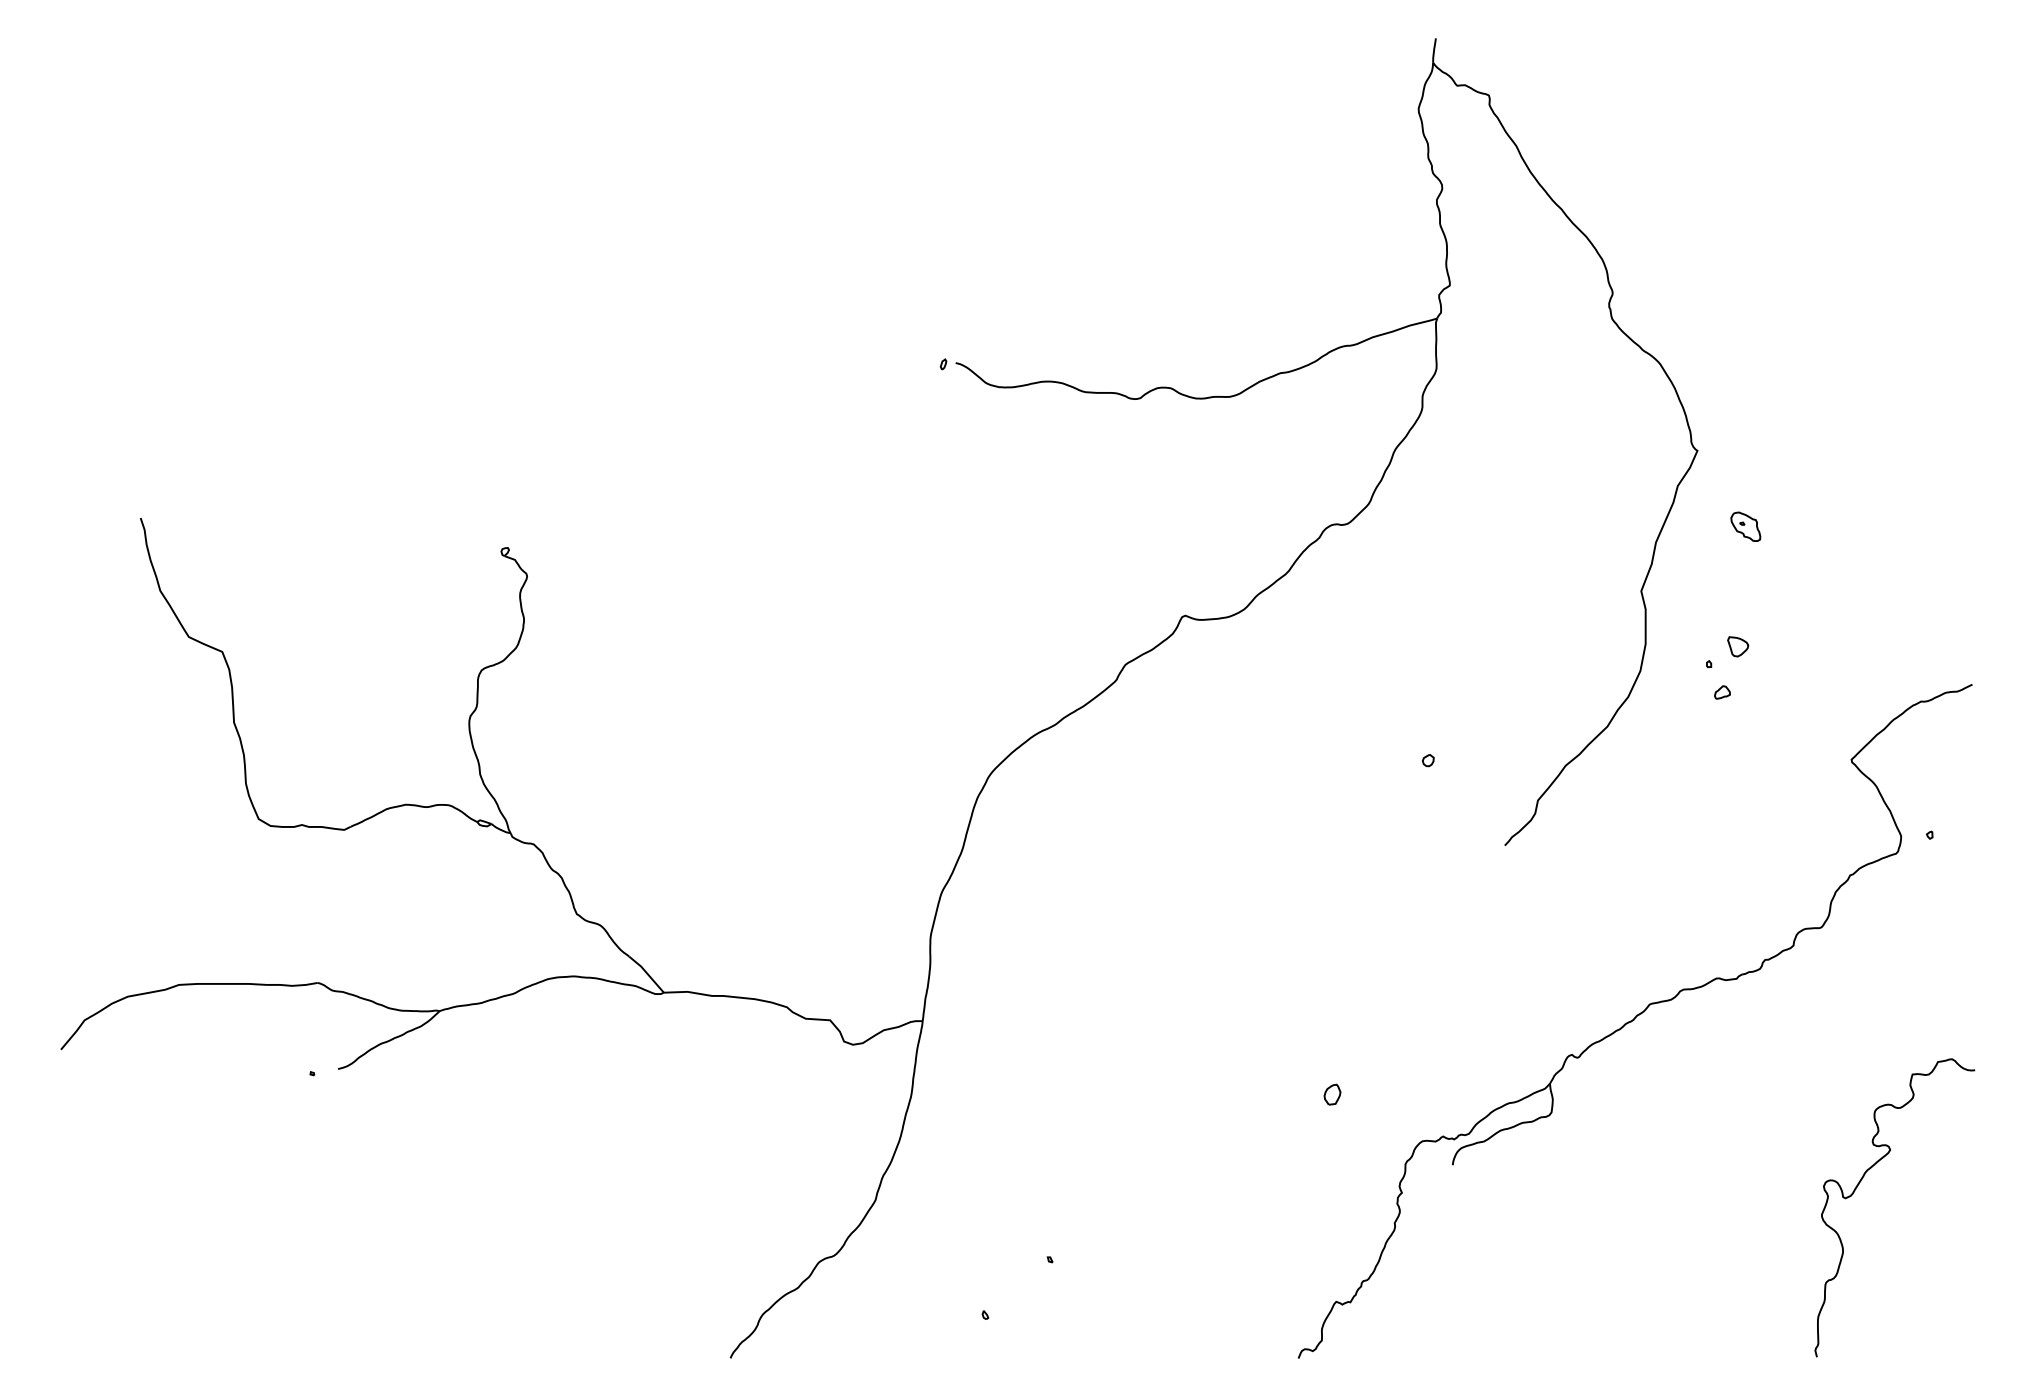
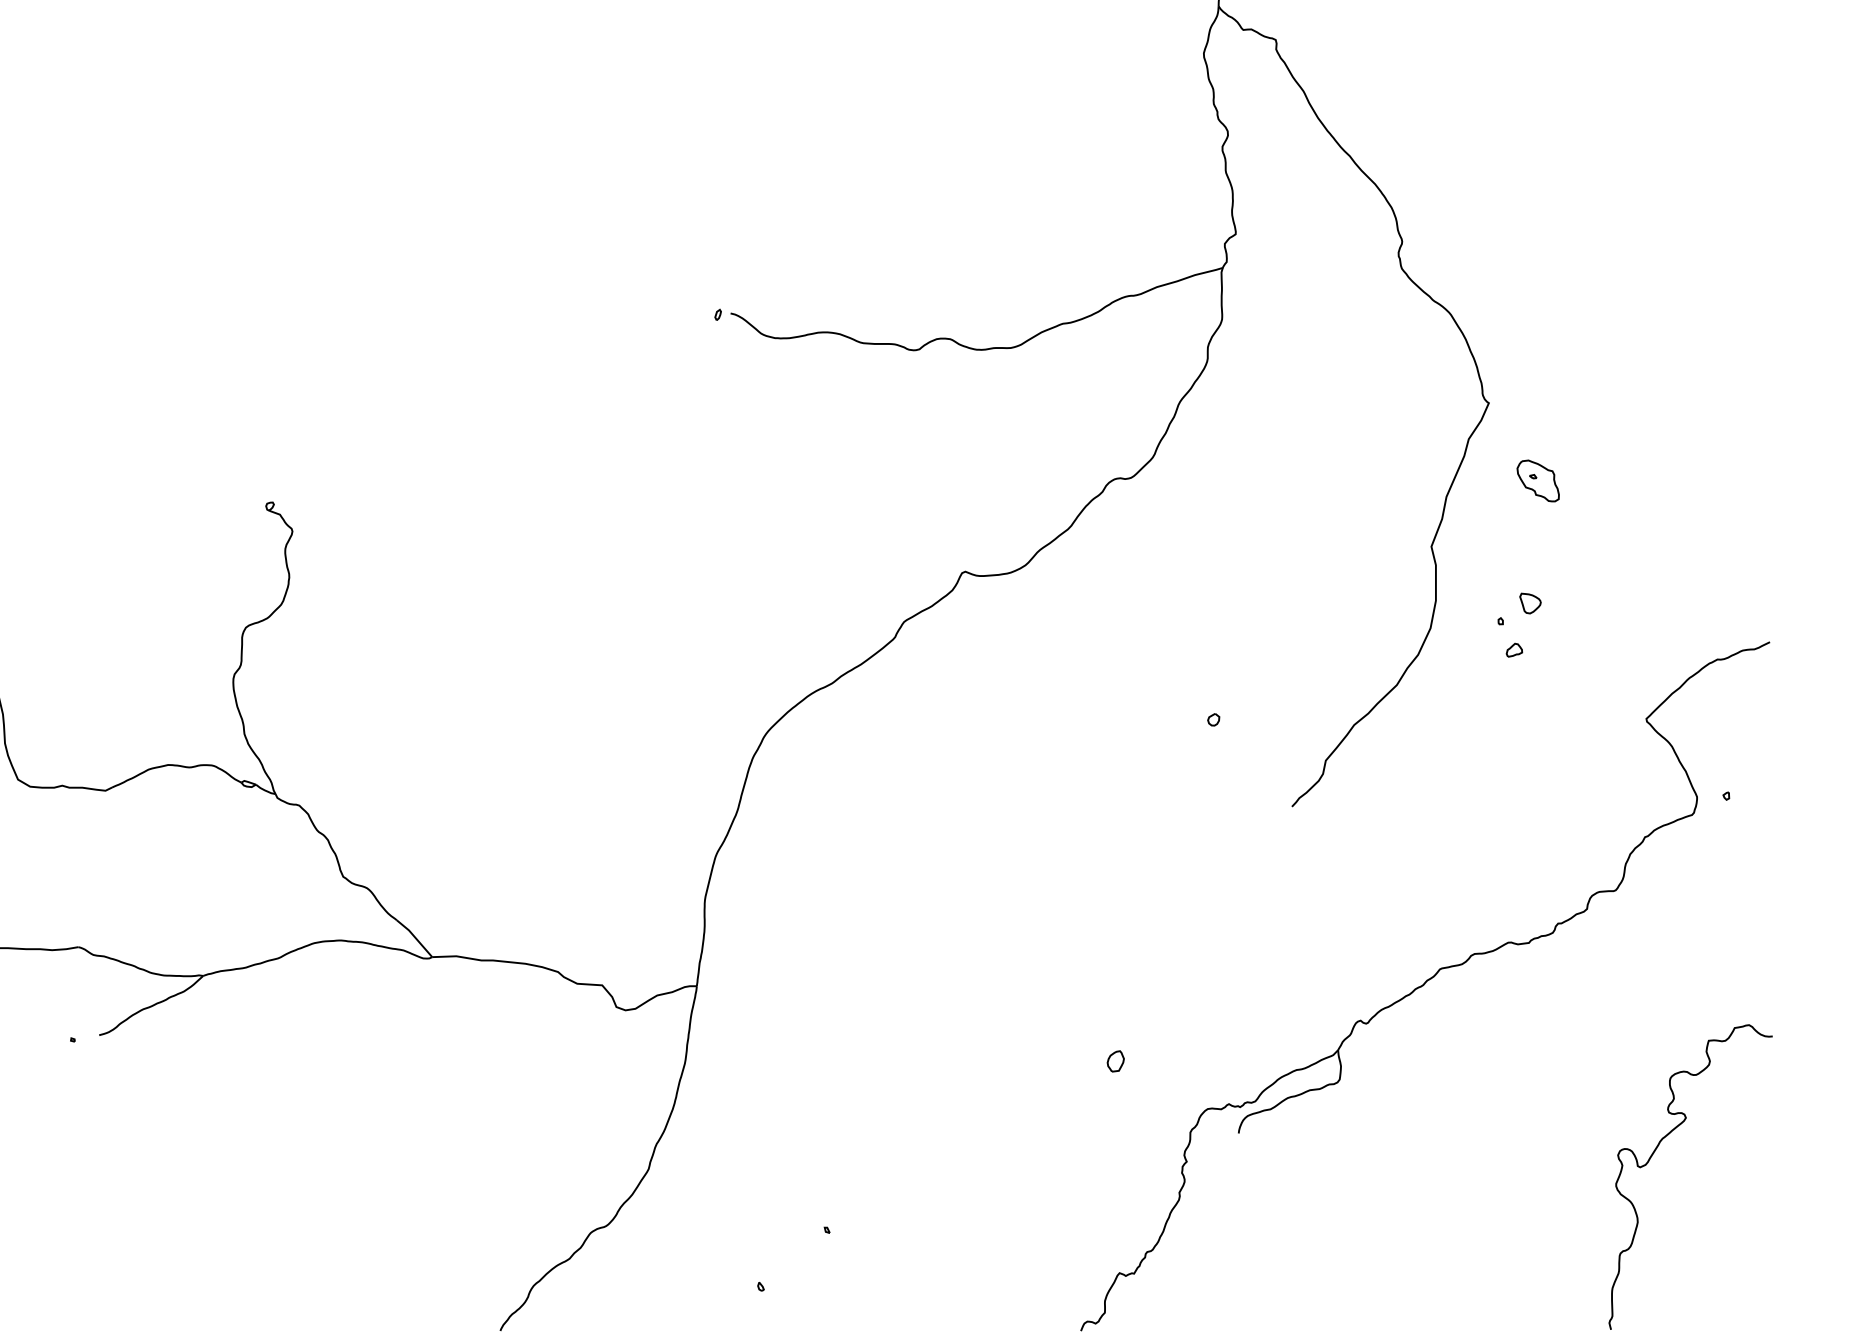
part: (1745, 526) -> (1537, 480), size x1.4

